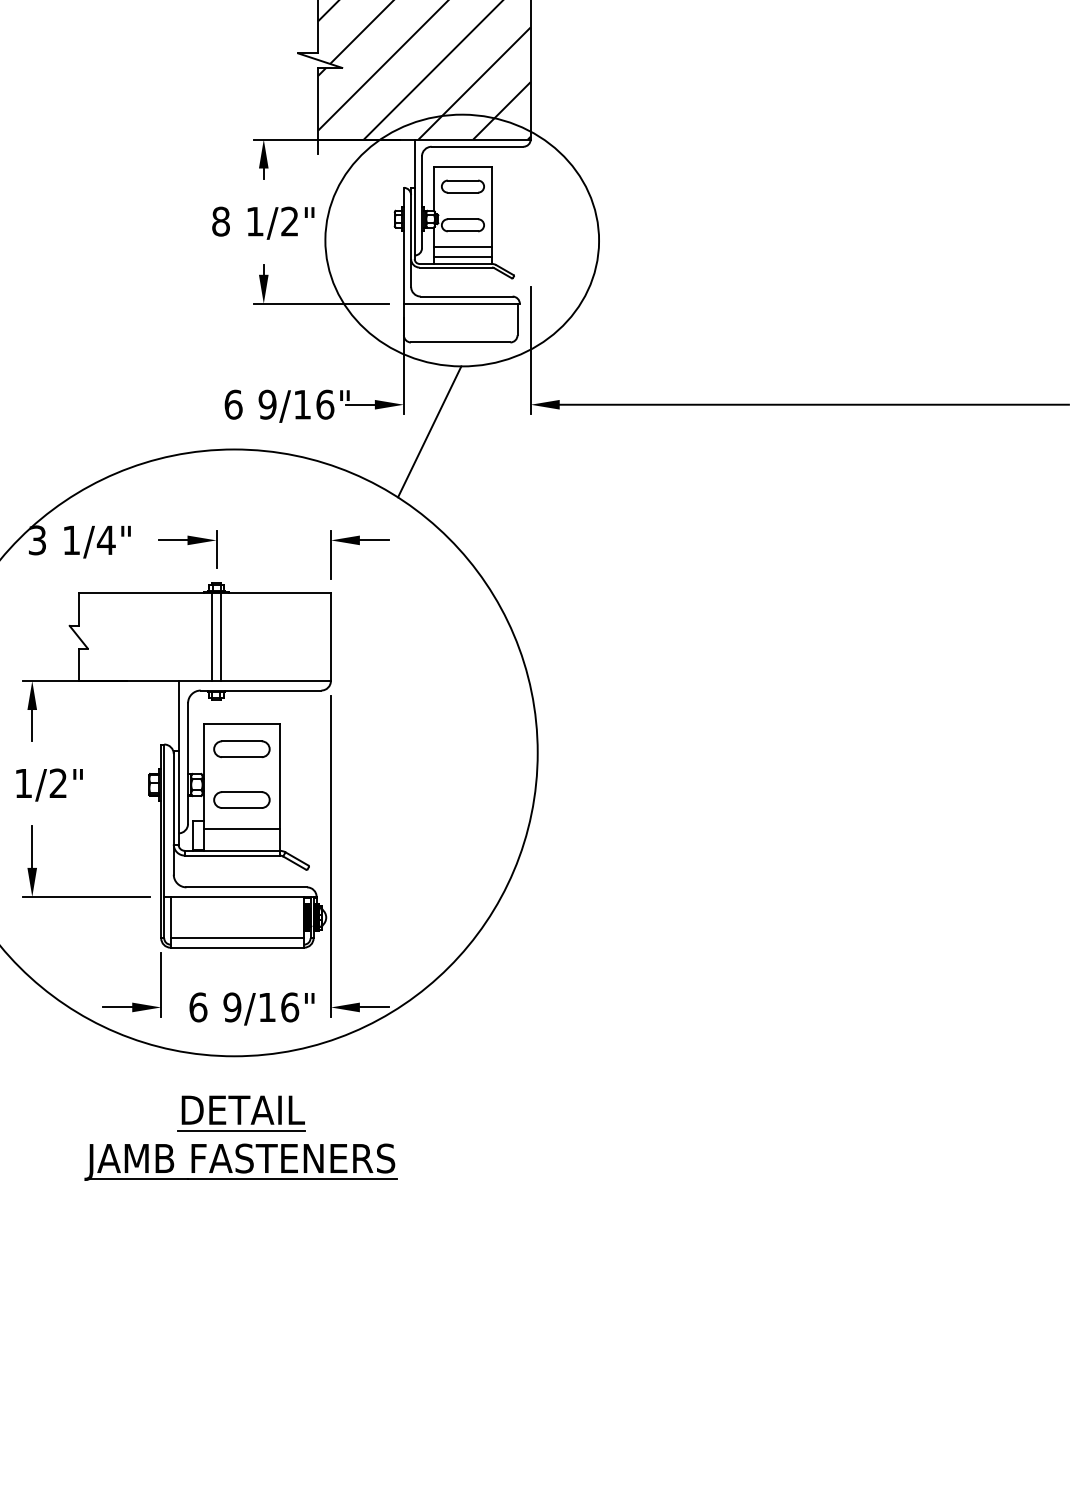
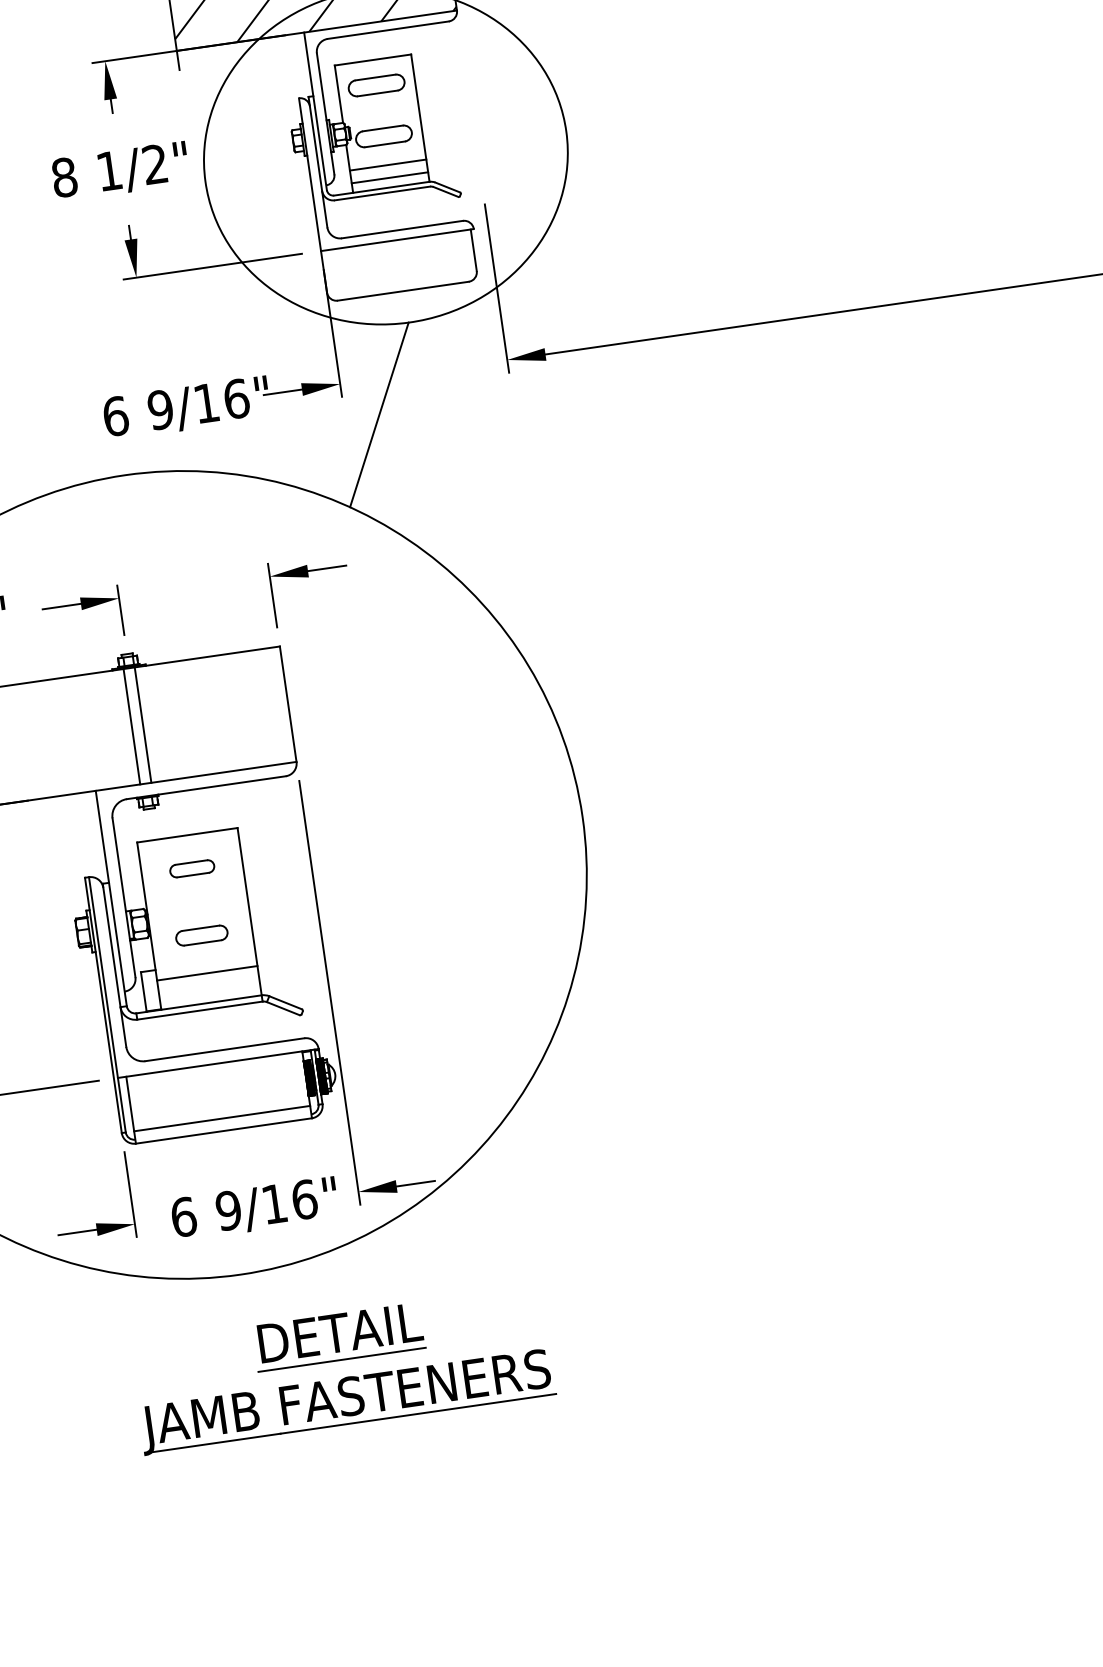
part: (241, 749) -> (191, 869), size x0.6
part: (241, 799) -> (201, 934), size x0.7
part: (240, 1137) -> (341, 1369), moved

